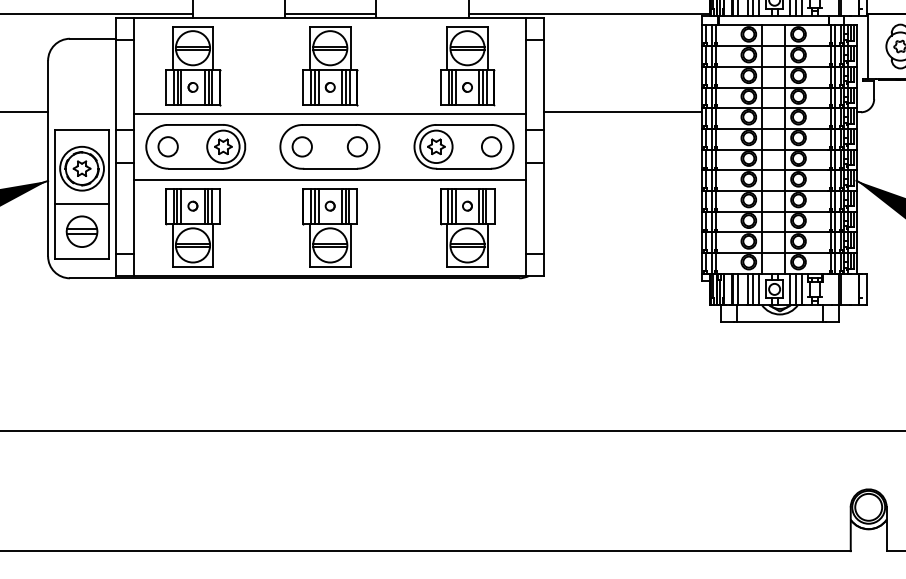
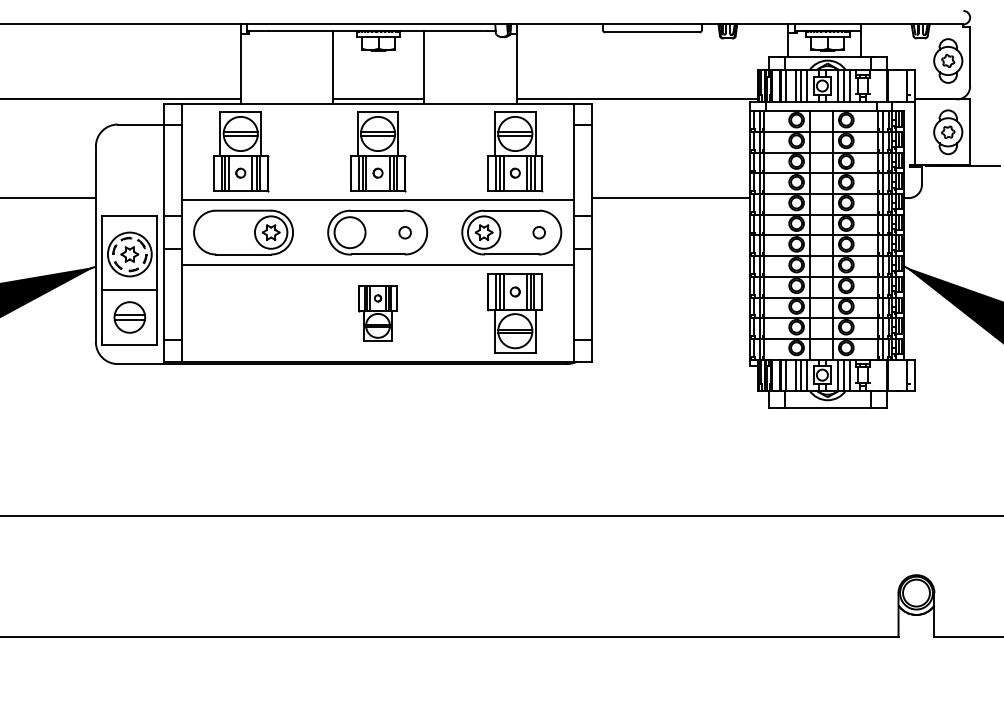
circle: (167, 146) -> (215, 232), removed
circle: (301, 146) -> (349, 232), size x1.6
circle: (356, 146) -> (404, 232), size x0.6
circle: (490, 146) -> (538, 232), size x0.6
circle: (81, 168) -> (129, 254), solid -> dashed
part: (192, 227) -> (240, 313), removed
part: (329, 227) -> (377, 313), size x0.7

